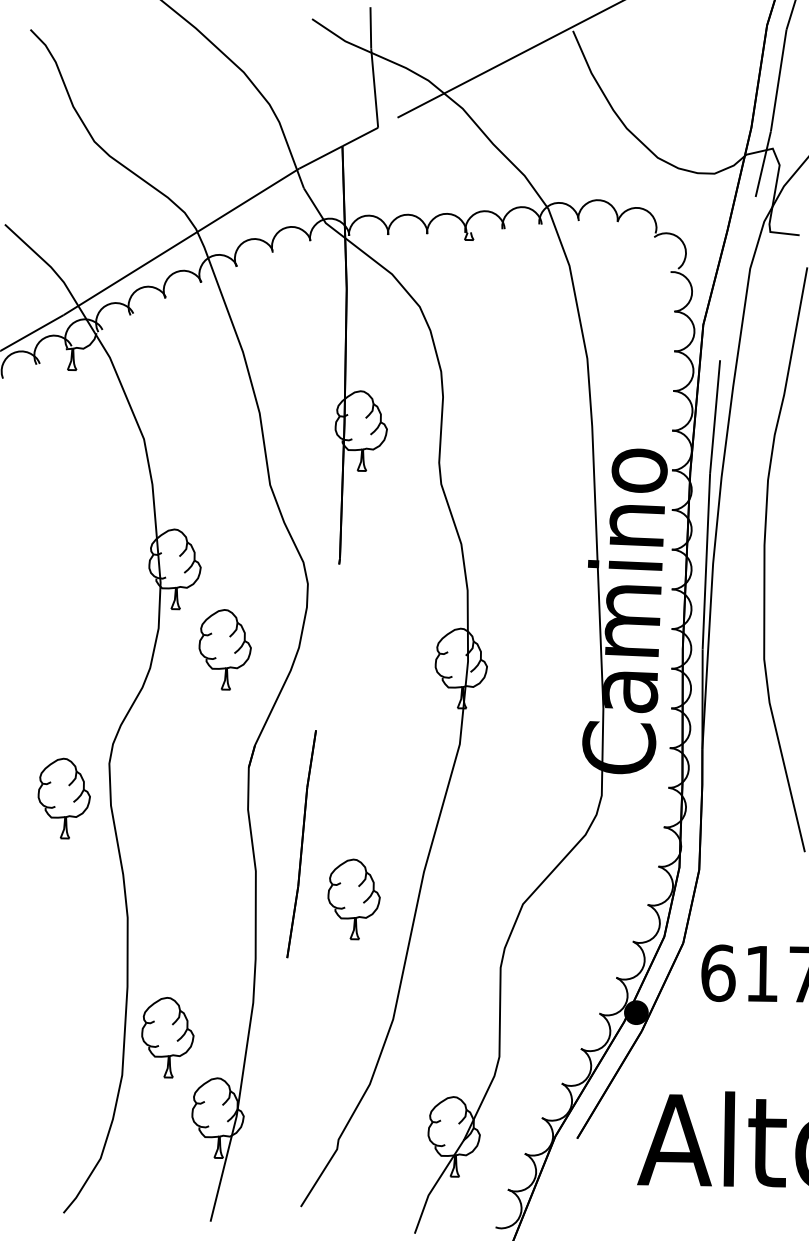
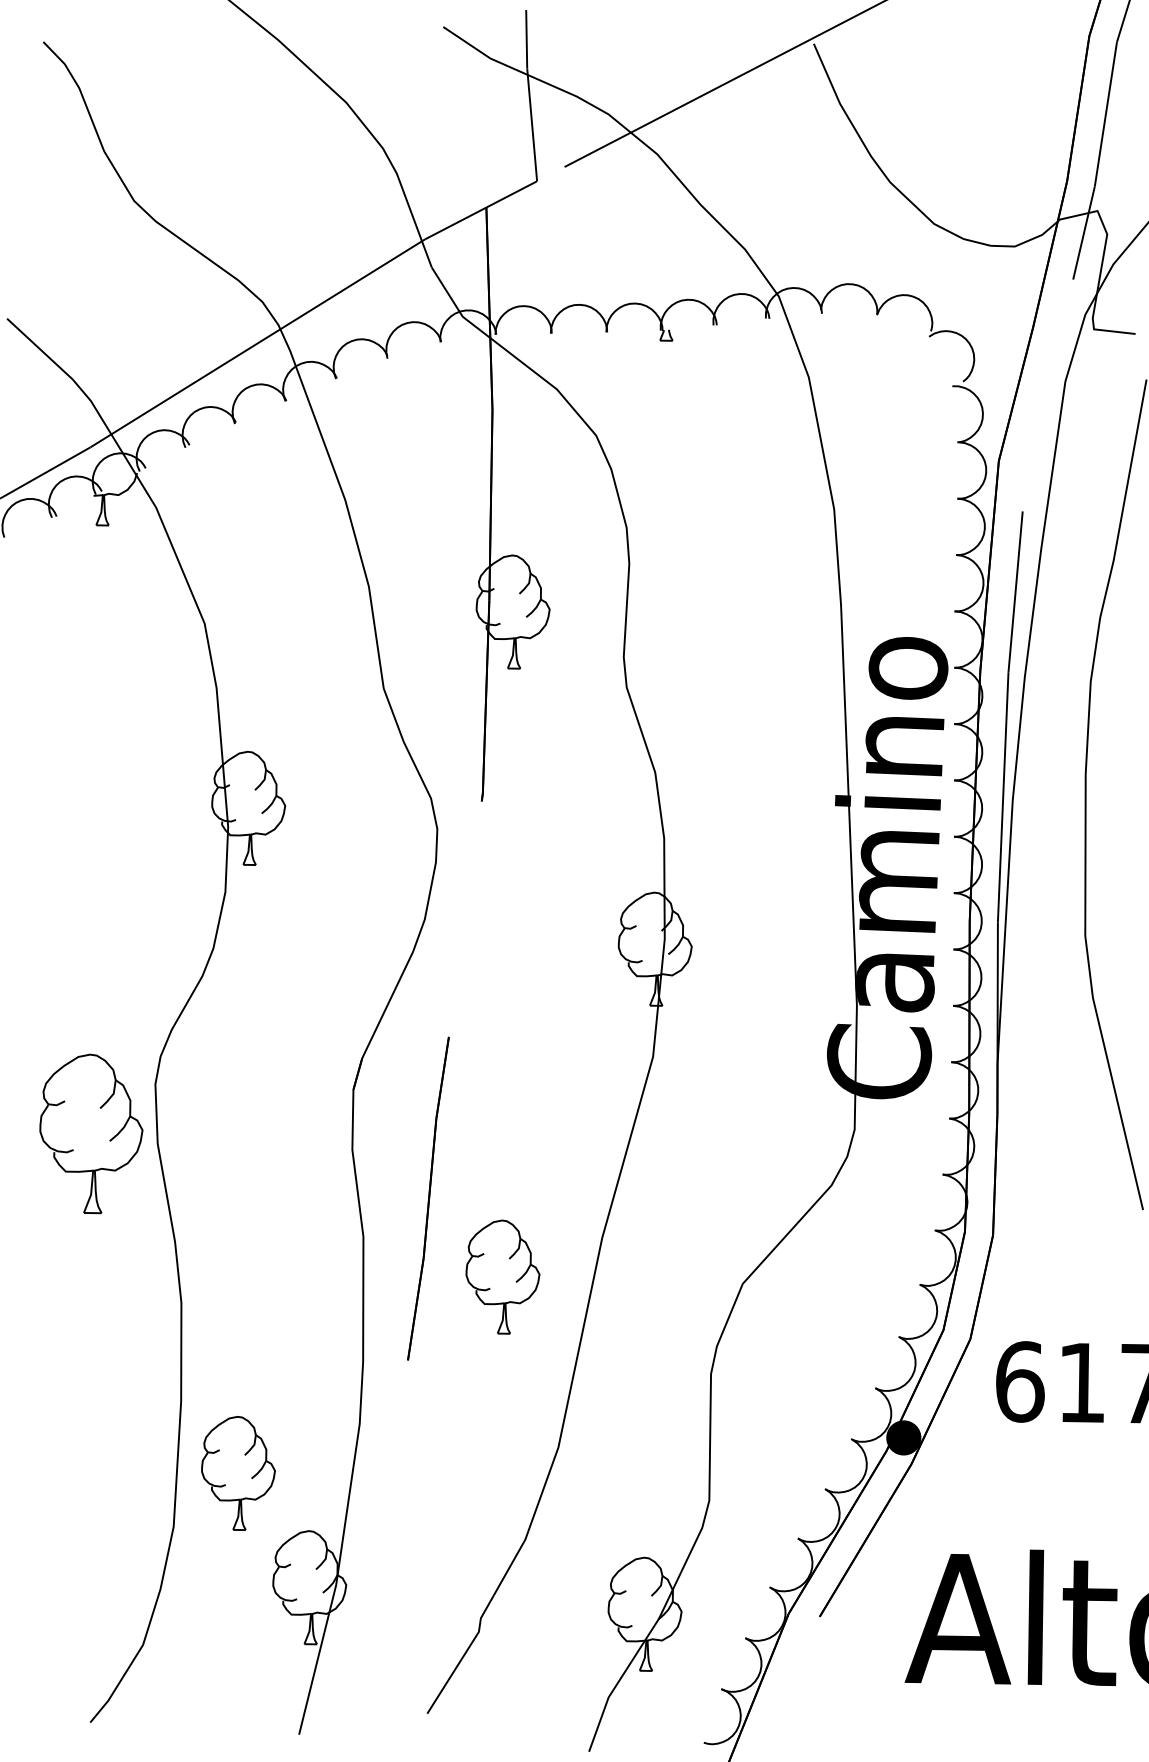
part: (224, 649) -> (319, 922), removed
part: (64, 798) -> (91, 1133), size x1.4

